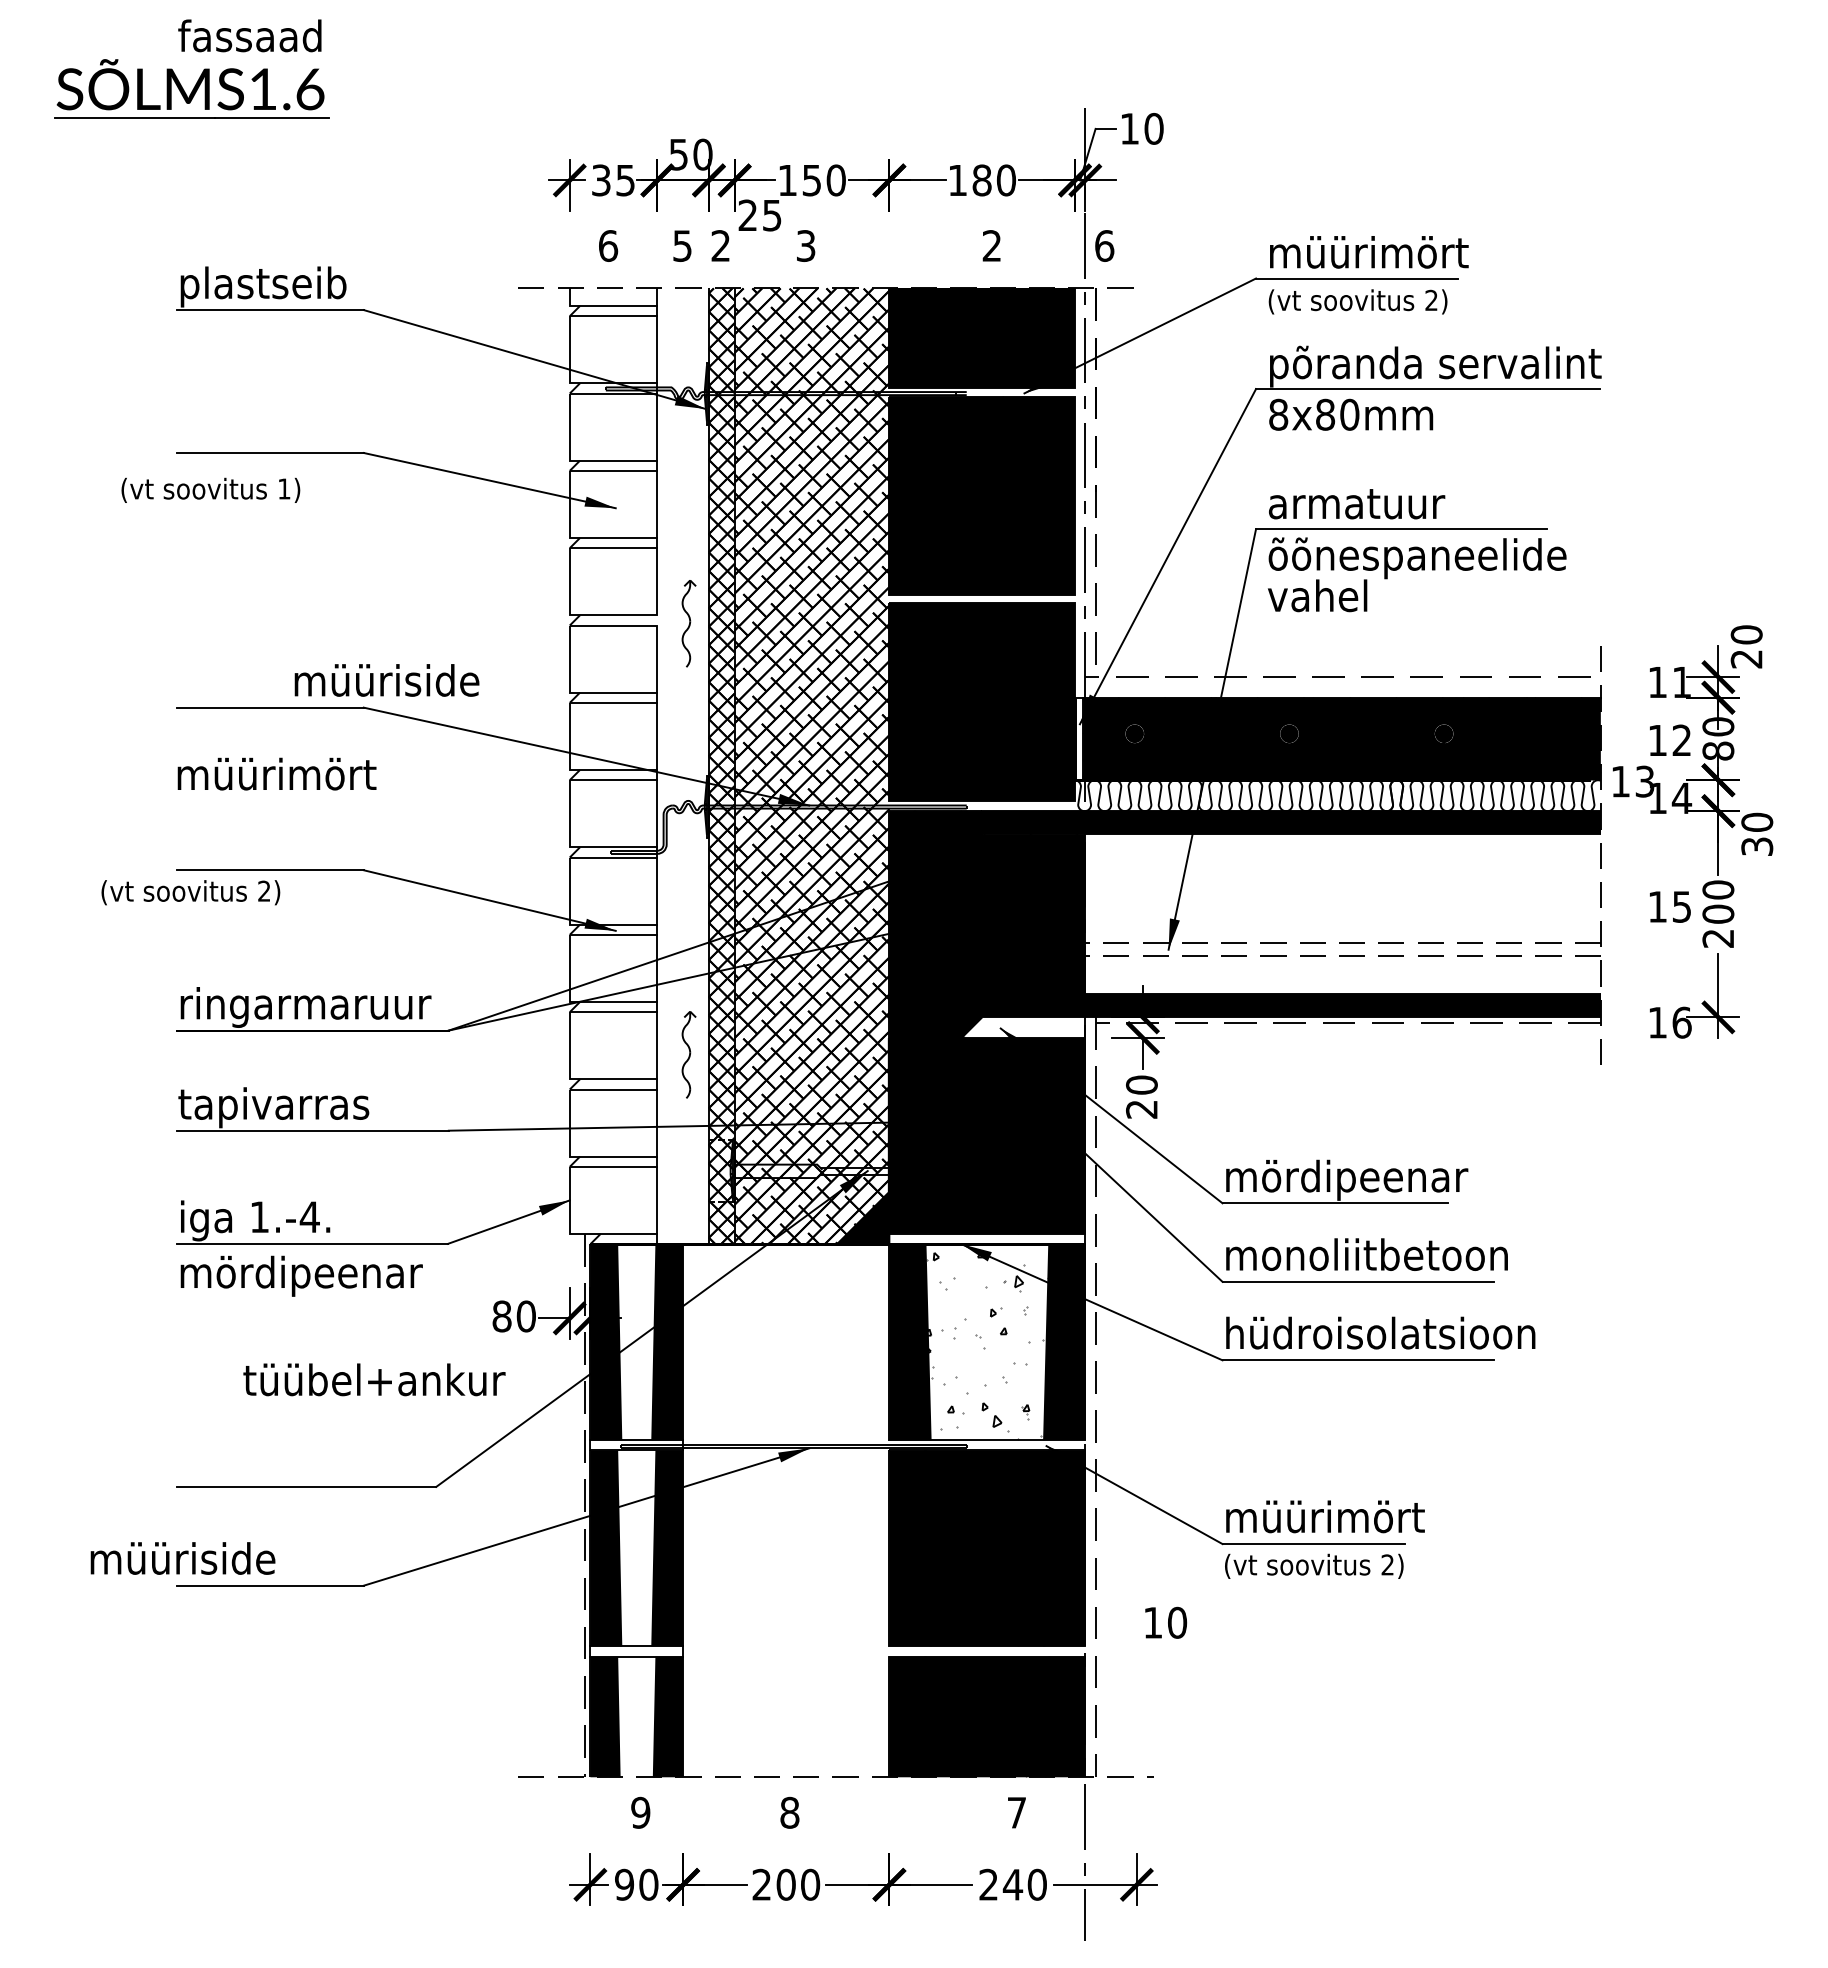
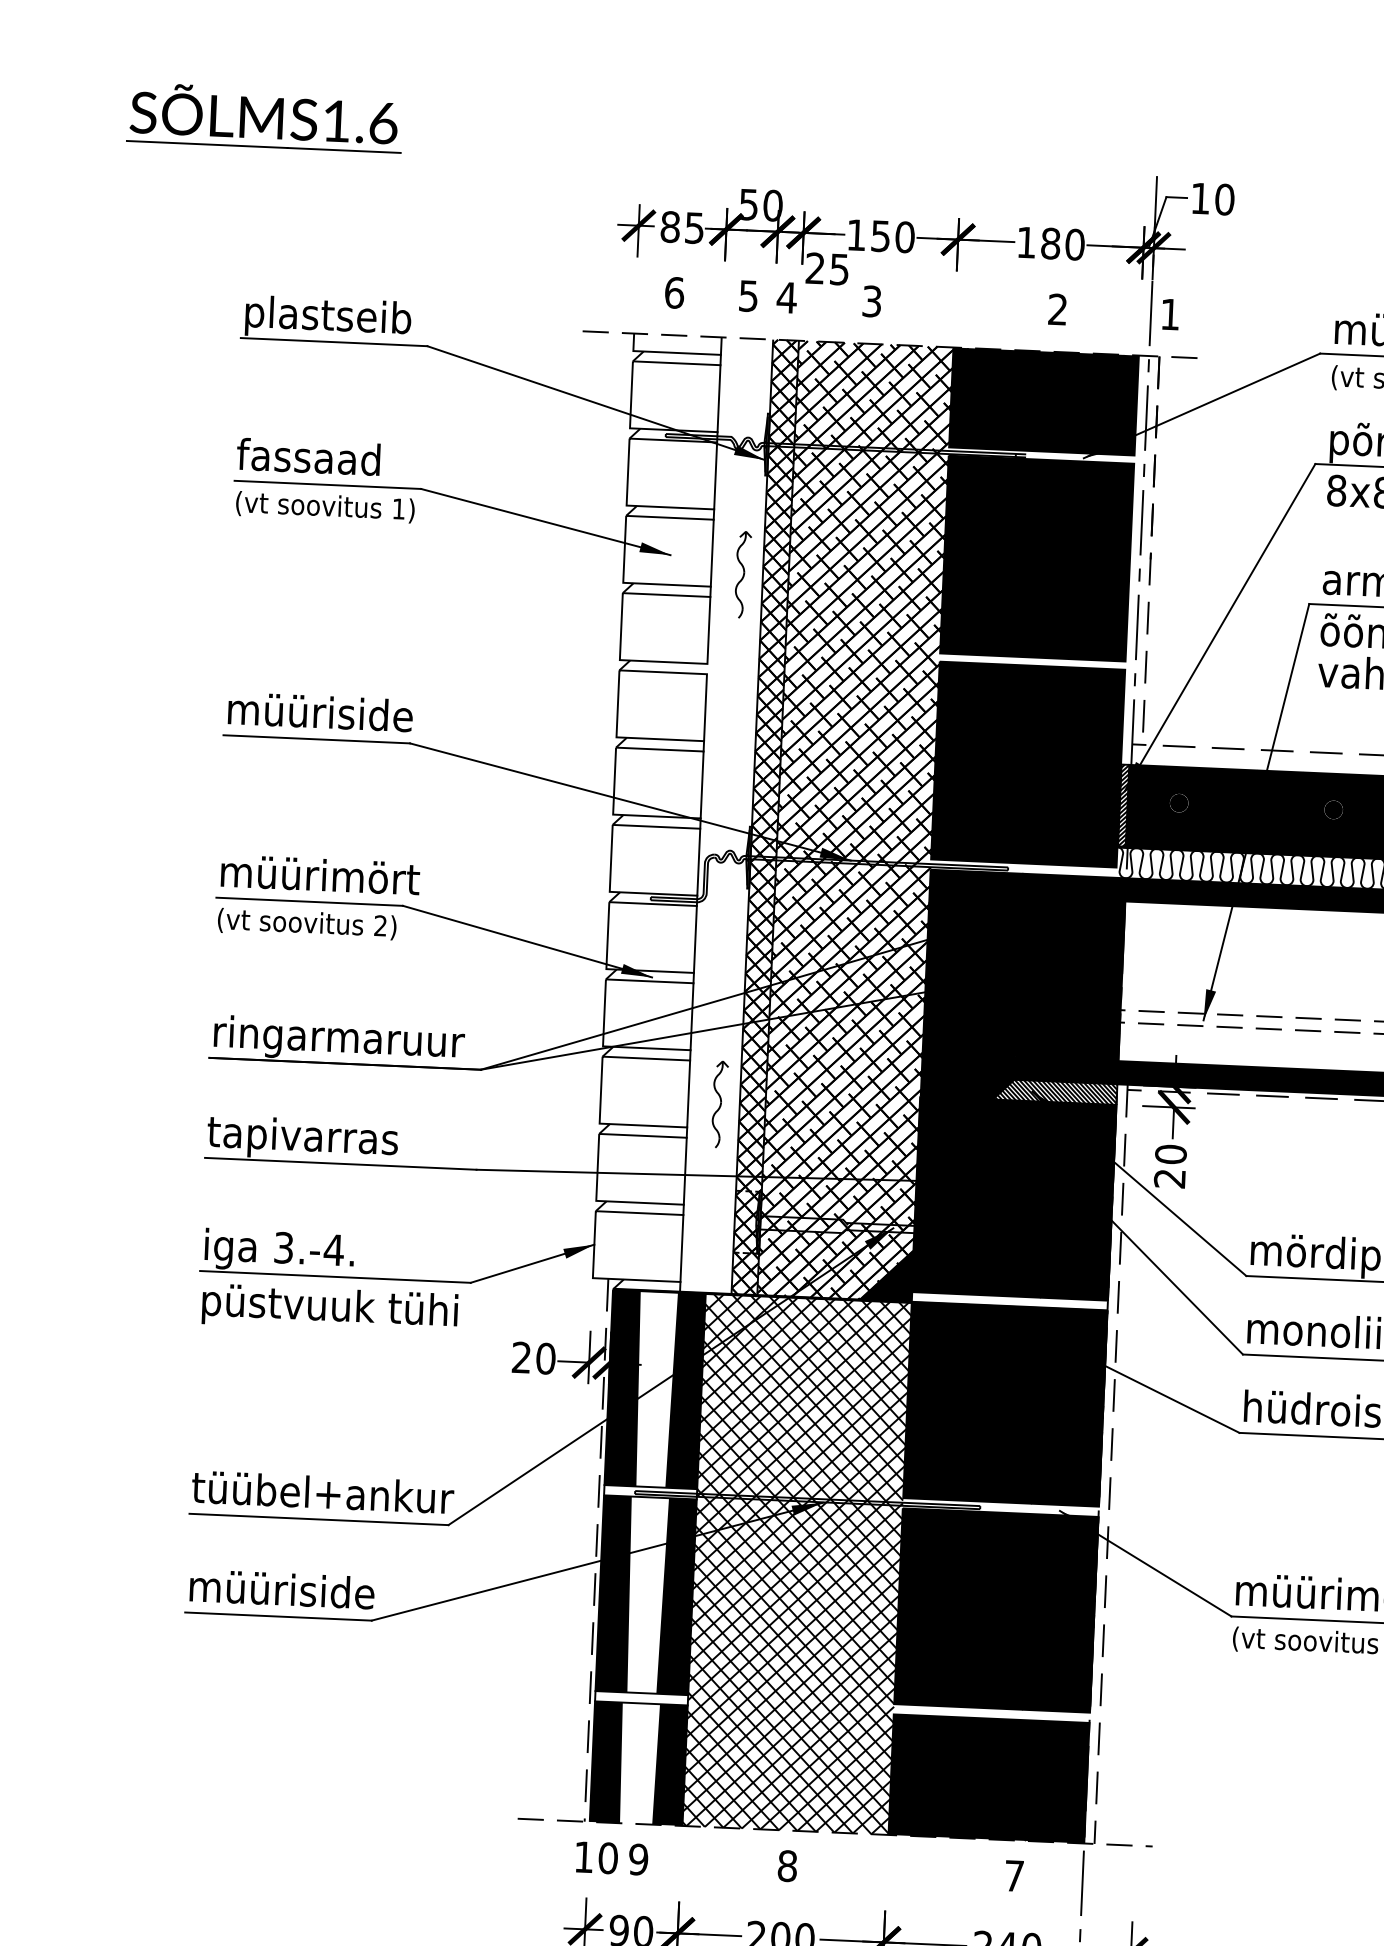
text: (249, 35) -> (308, 456), moved
text: (601, 180) -> (670, 227), 35 -> 85
text: (720, 245) -> (786, 297), 2 -> 4
text: (1104, 245) -> (1170, 314), 6 -> 1
text: (210, 489) -> (325, 506), moved
part: (688, 623) -> (742, 574), moved
text: (386, 680) -> (320, 712), moved
hatch: (1078, 738) -> (1122, 805), added
text: (276, 773) -> (319, 874), moved
text: (190, 892) -> (306, 923), moved
hatch: (1024, 1027) -> (1056, 1091), added
text: (259, 1217) -> (283, 1248), 1.-4. -> 3.-4.
text: (308, 1275) -> (330, 1308), mördipeenar -> püstvuuk tühi
text: (501, 1316) -> (521, 1357), 80 -> 20
fill: (987, 1342) -> (1005, 1404), added
text: (374, 1379) -> (323, 1492), moved
hatch: (786, 1510) -> (797, 1563), added
text: (182, 1558) -> (281, 1589), moved
text: (1166, 1622) -> (597, 1857), moved

